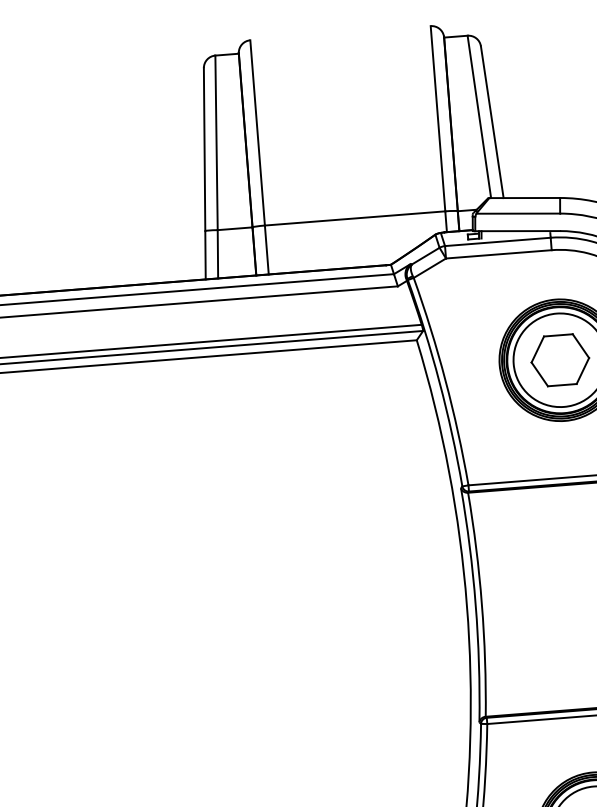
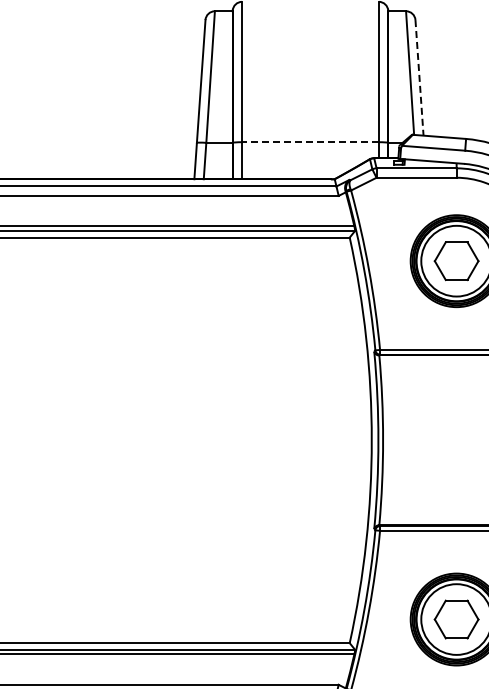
line: (492, 121) -> (419, 77), solid -> dashed
line: (353, 218) -> (309, 142), solid -> dashed

